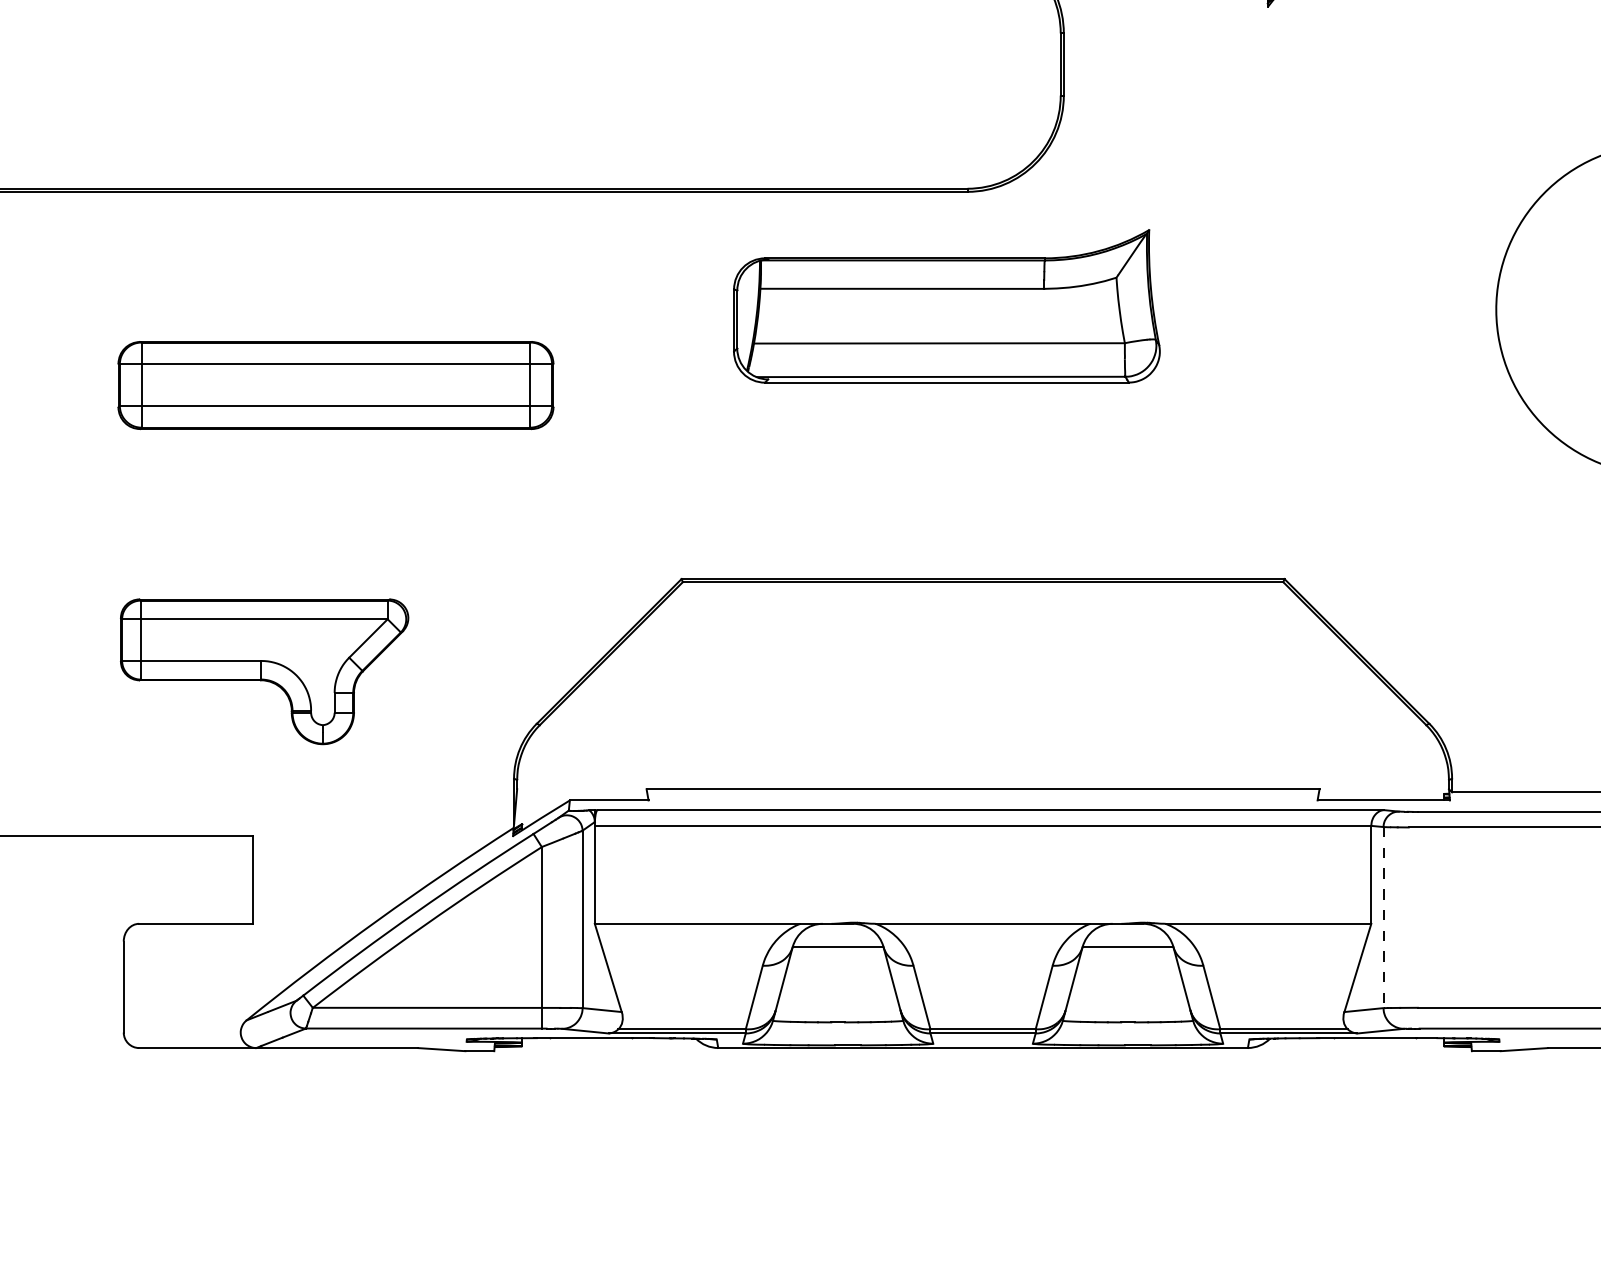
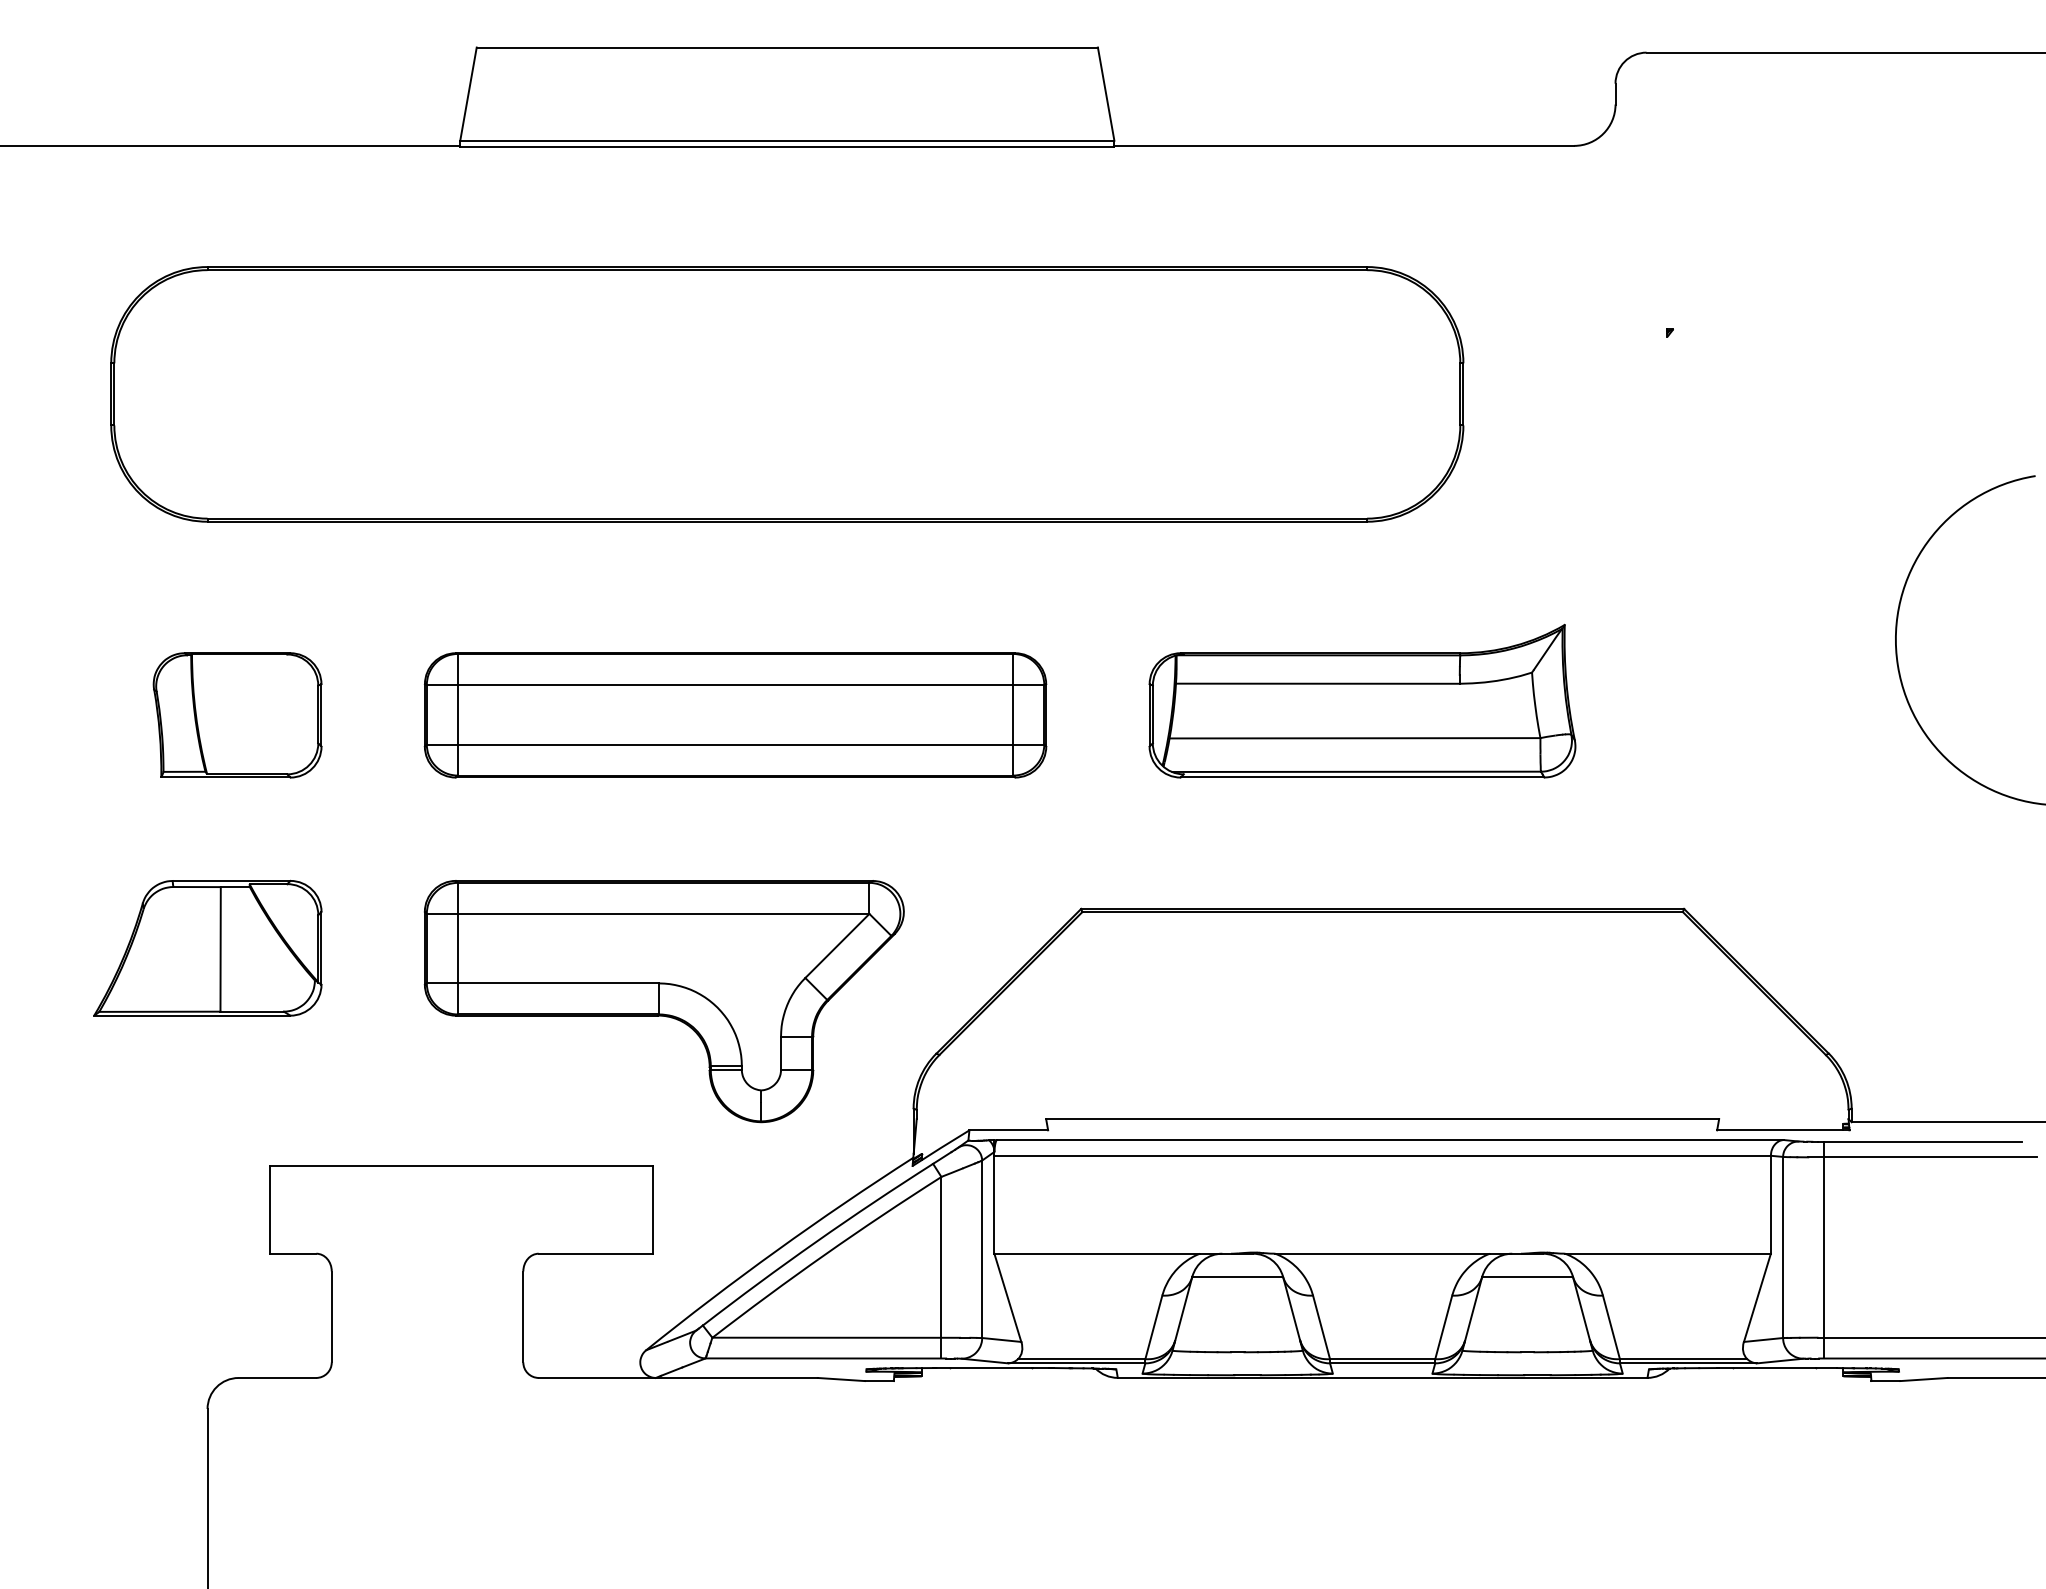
part: (946, 305) -> (1362, 700), moved
part: (335, 385) -> (735, 715), size x1.43
part: (263, 671) -> (663, 1001), size x1.67
line: (1383, 917) -> (1783, 1247), dashed -> solid
line: (1423, 919) -> (1823, 1249), added

